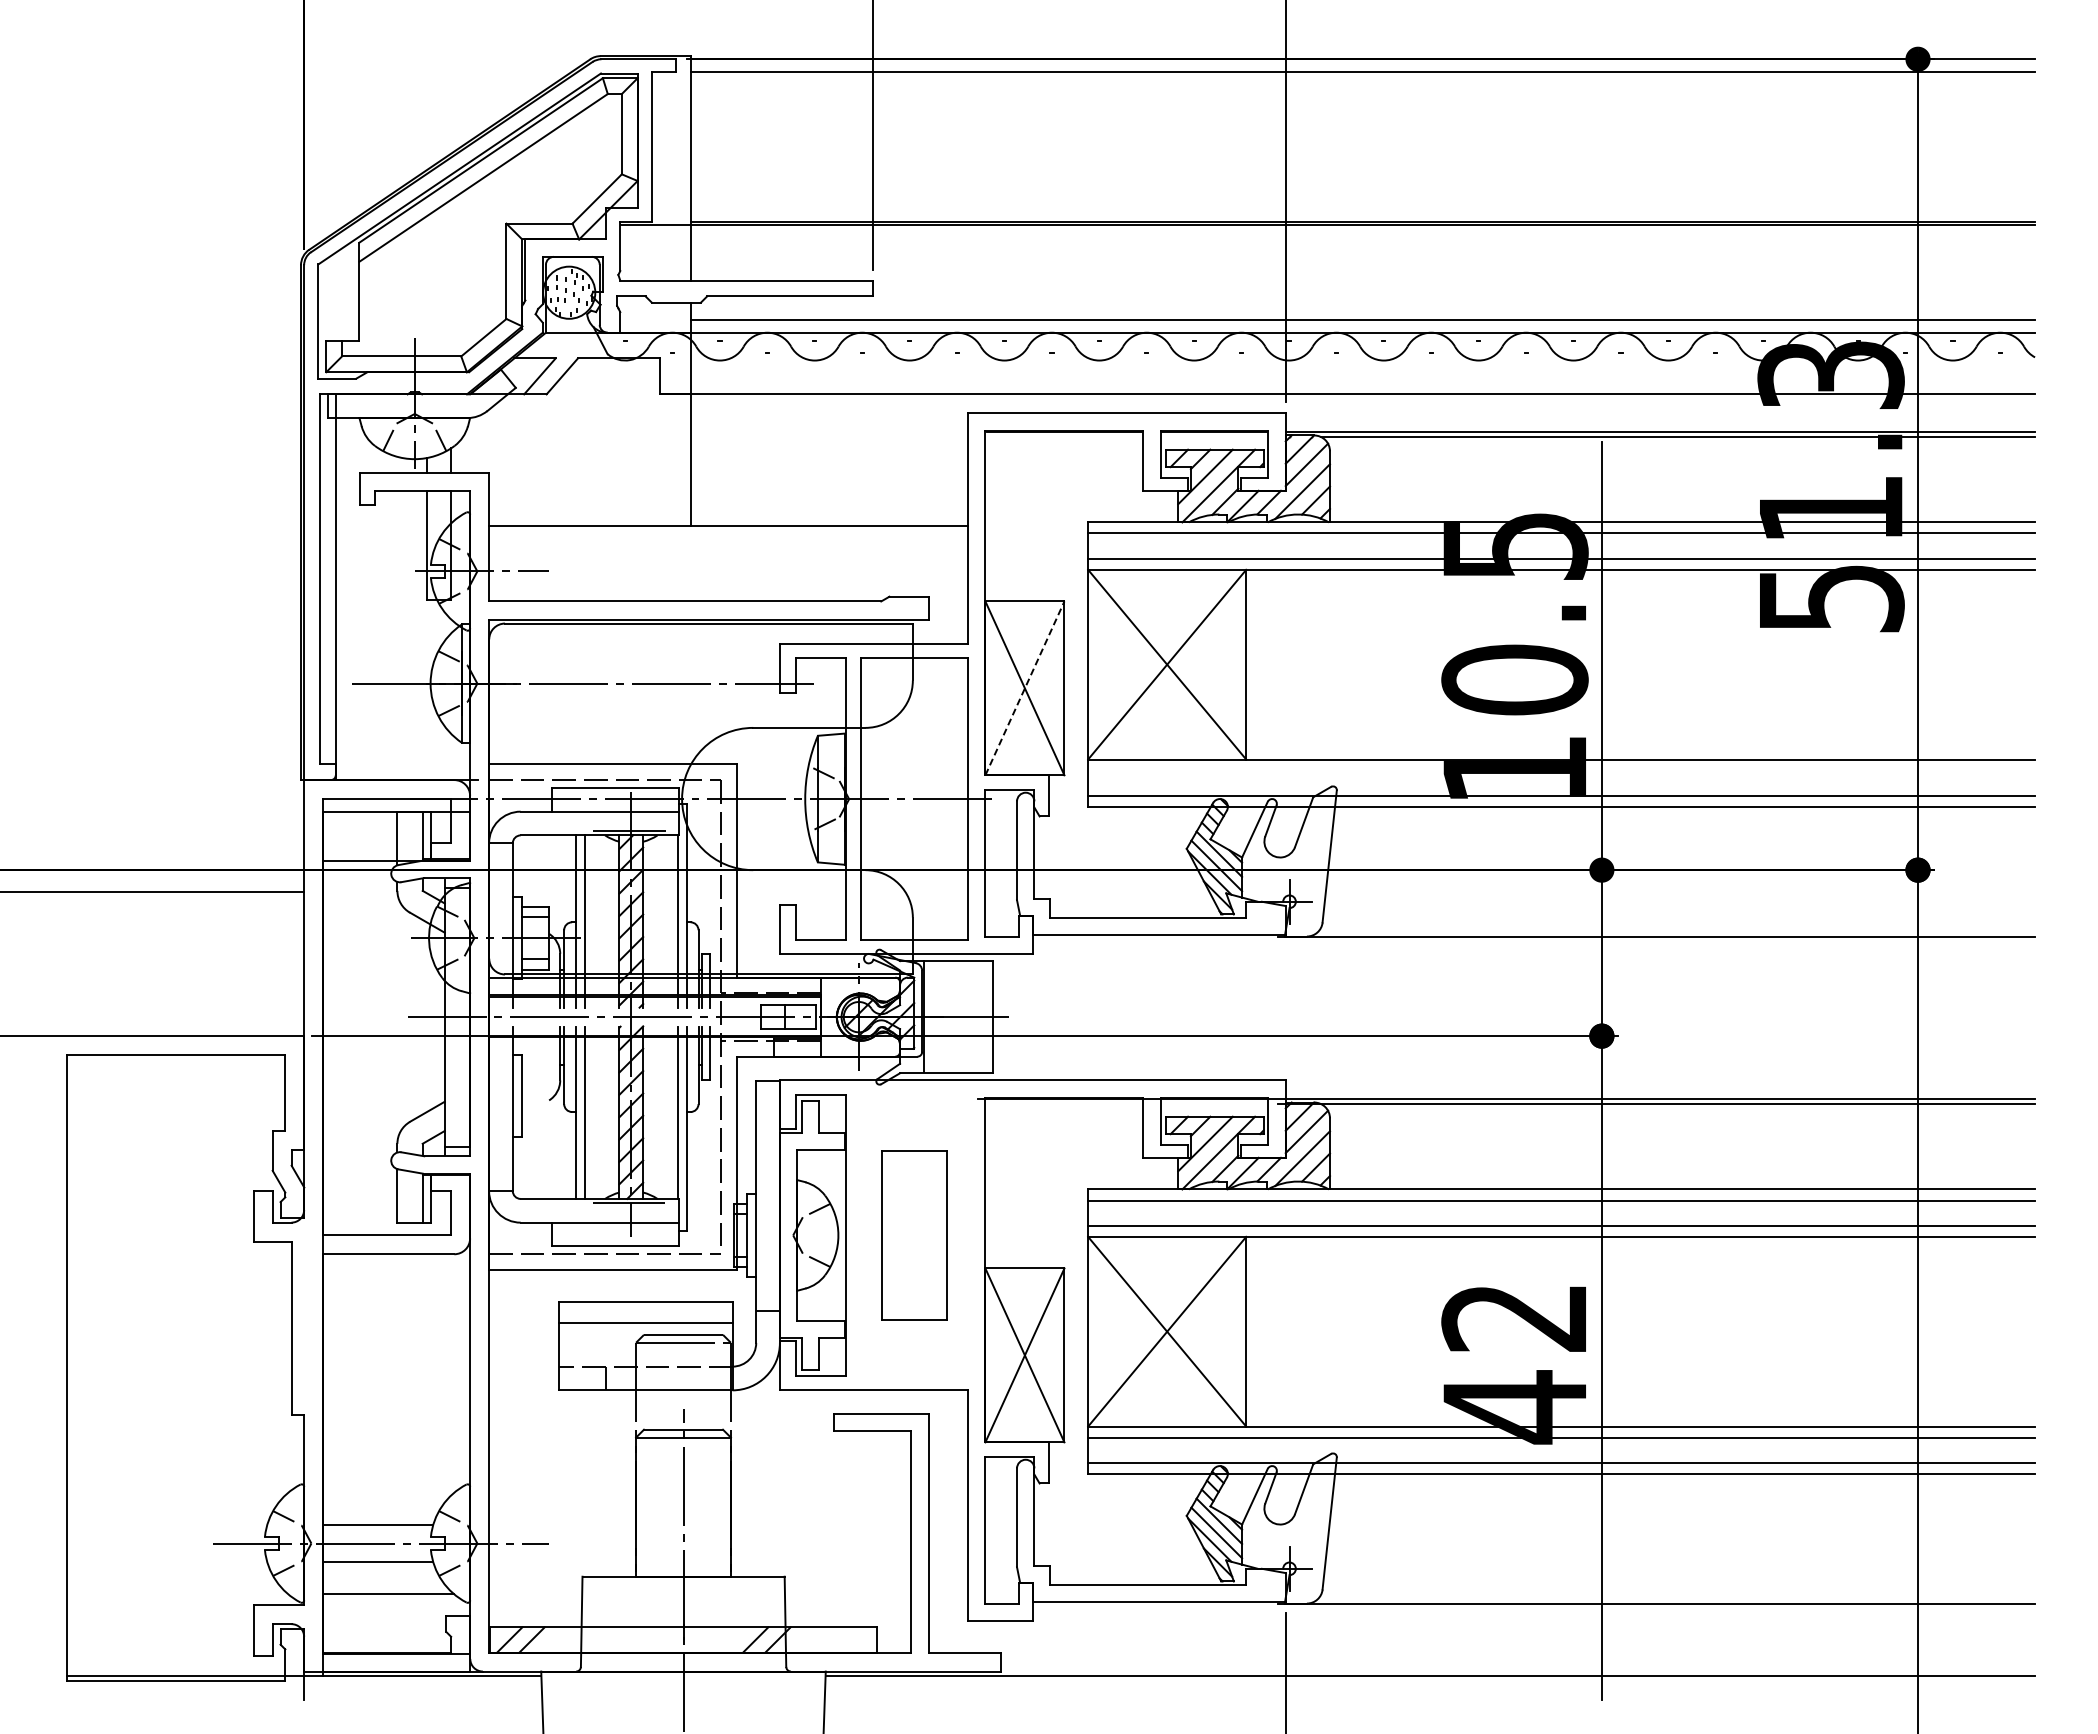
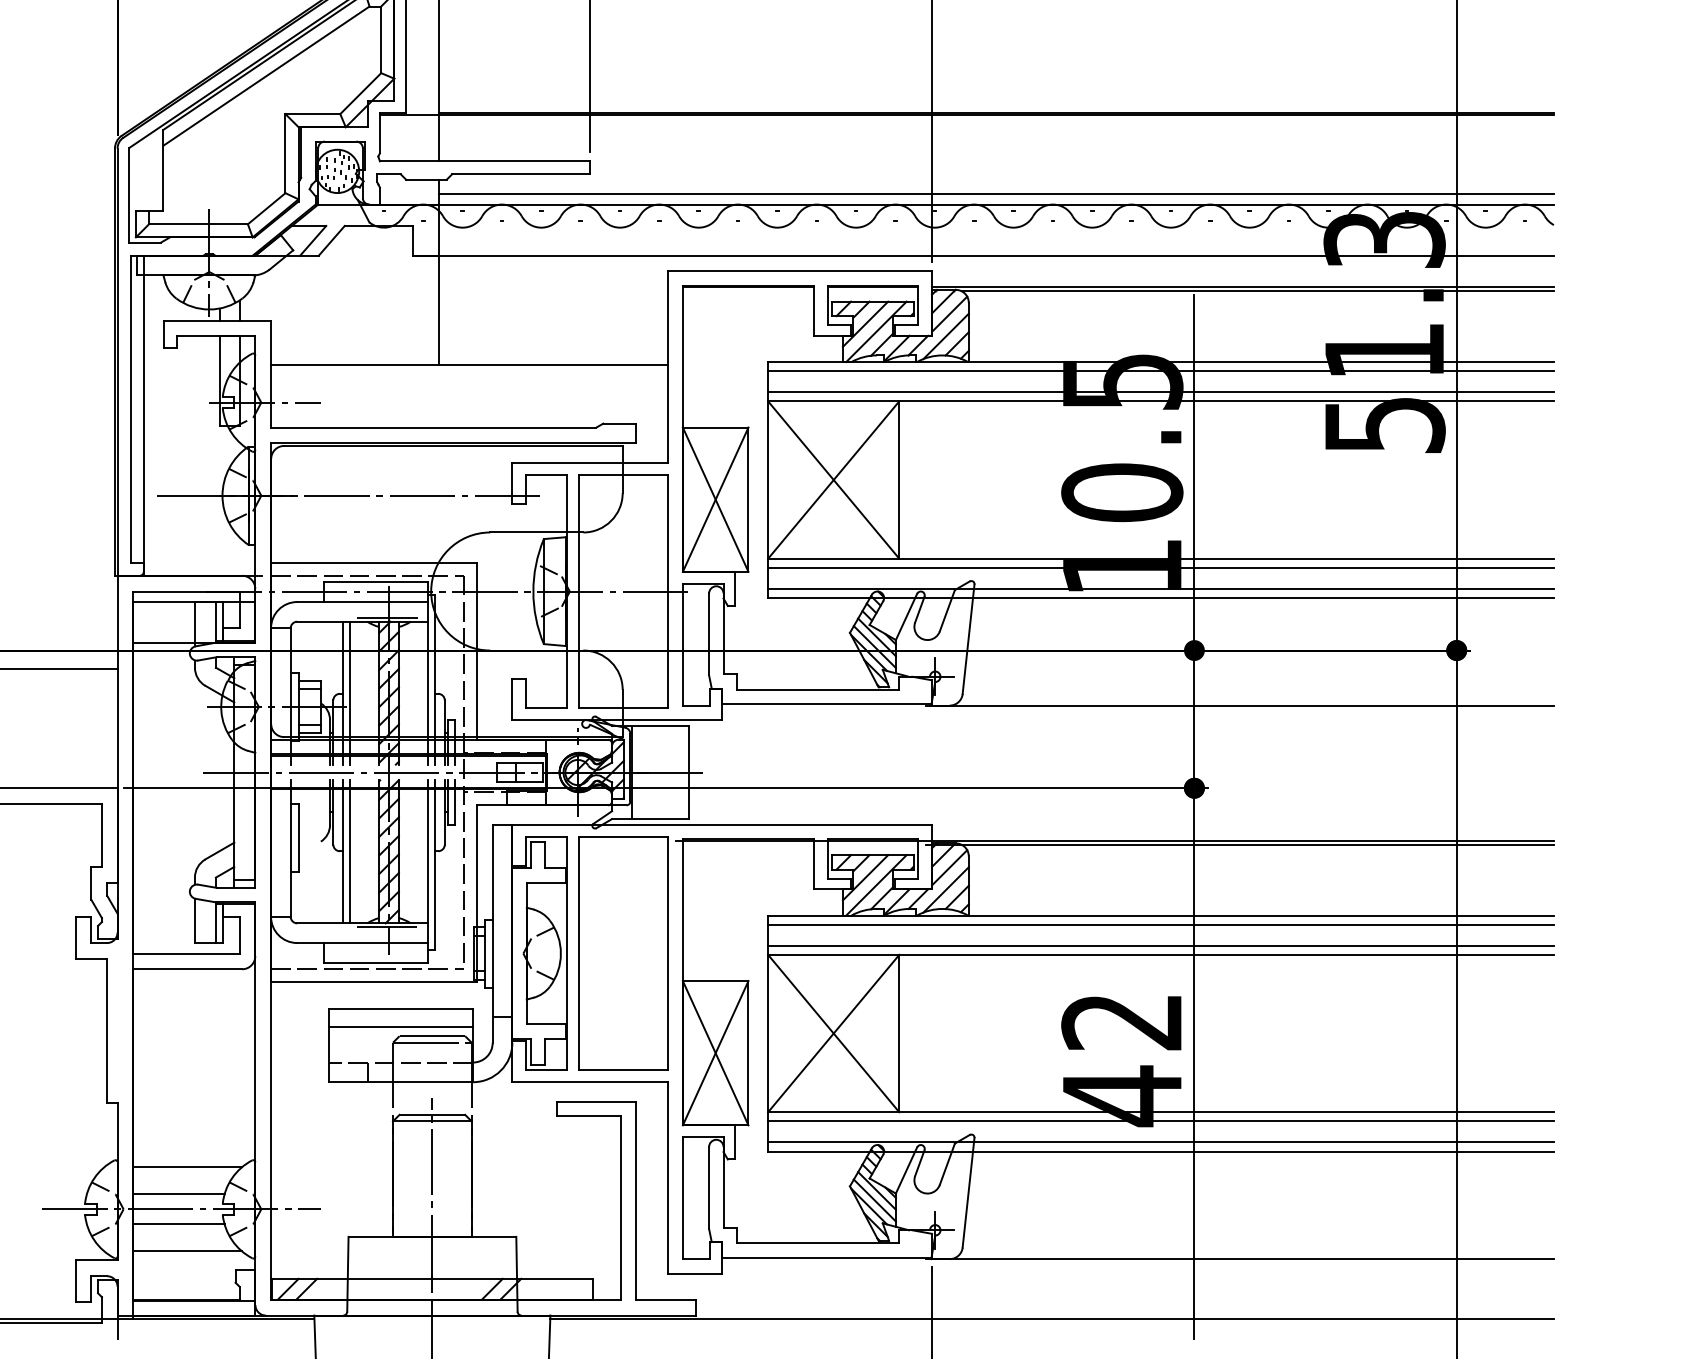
line: (1025, 687) -> (716, 498), dashed -> solid
line: (1561, 770) -> (1160, 567), added
part: (914, 1235) -> (624, 953), size x1.67
line: (388, 1492) -> (187, 1166), added

